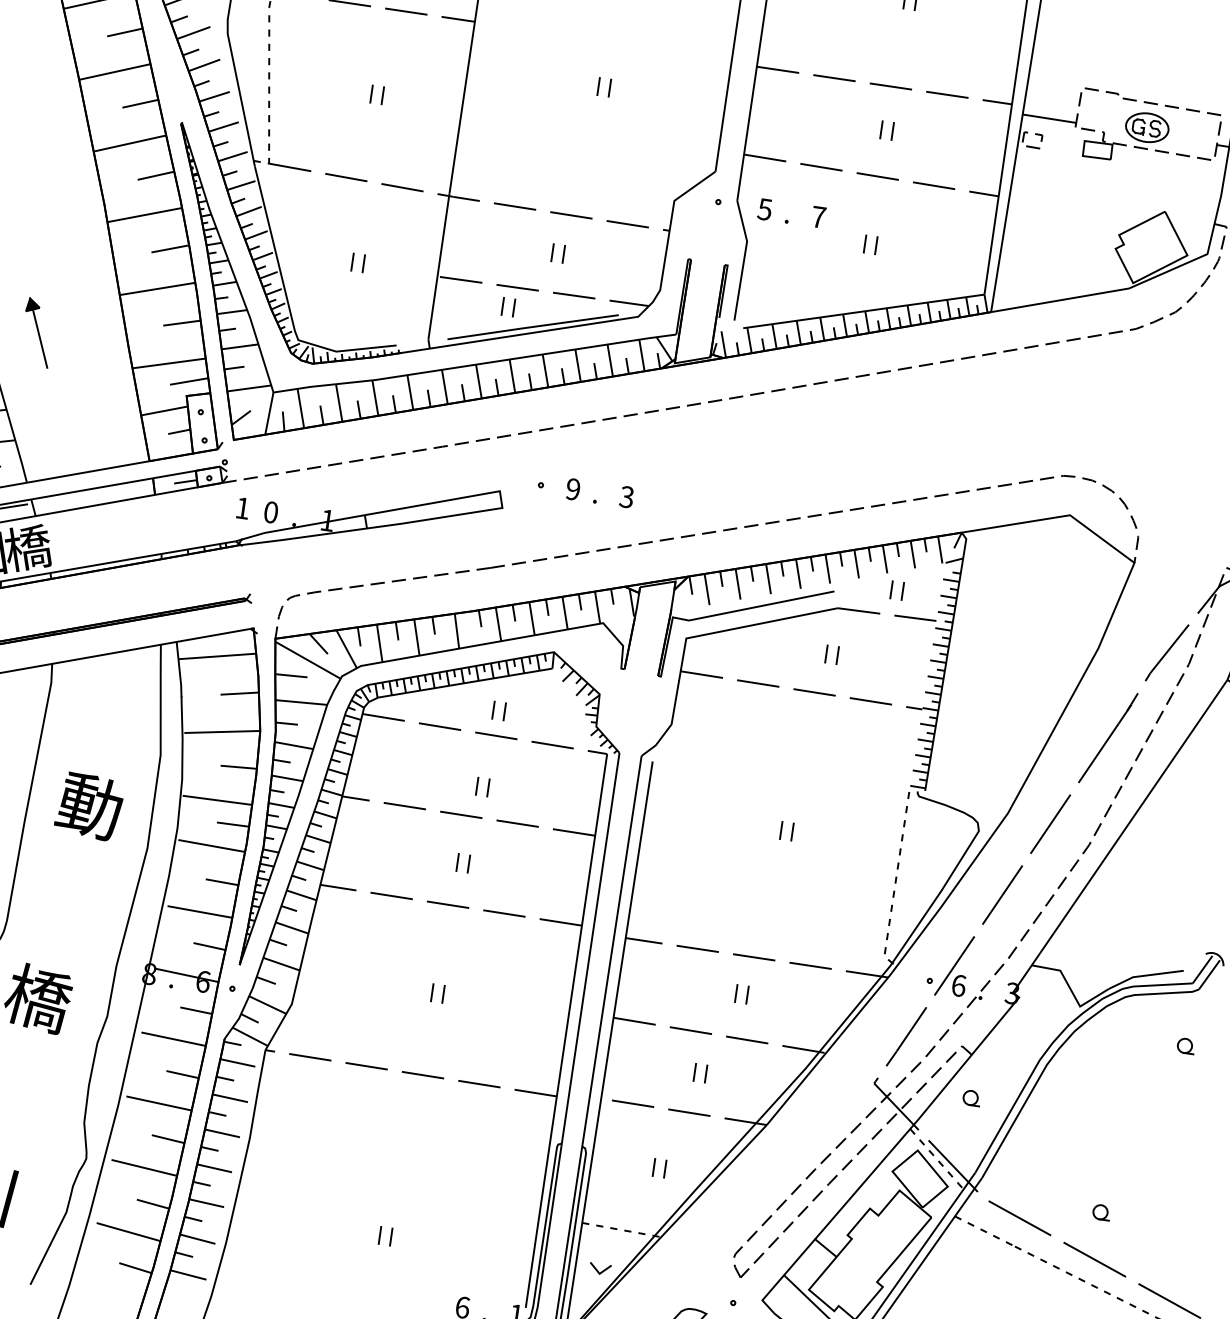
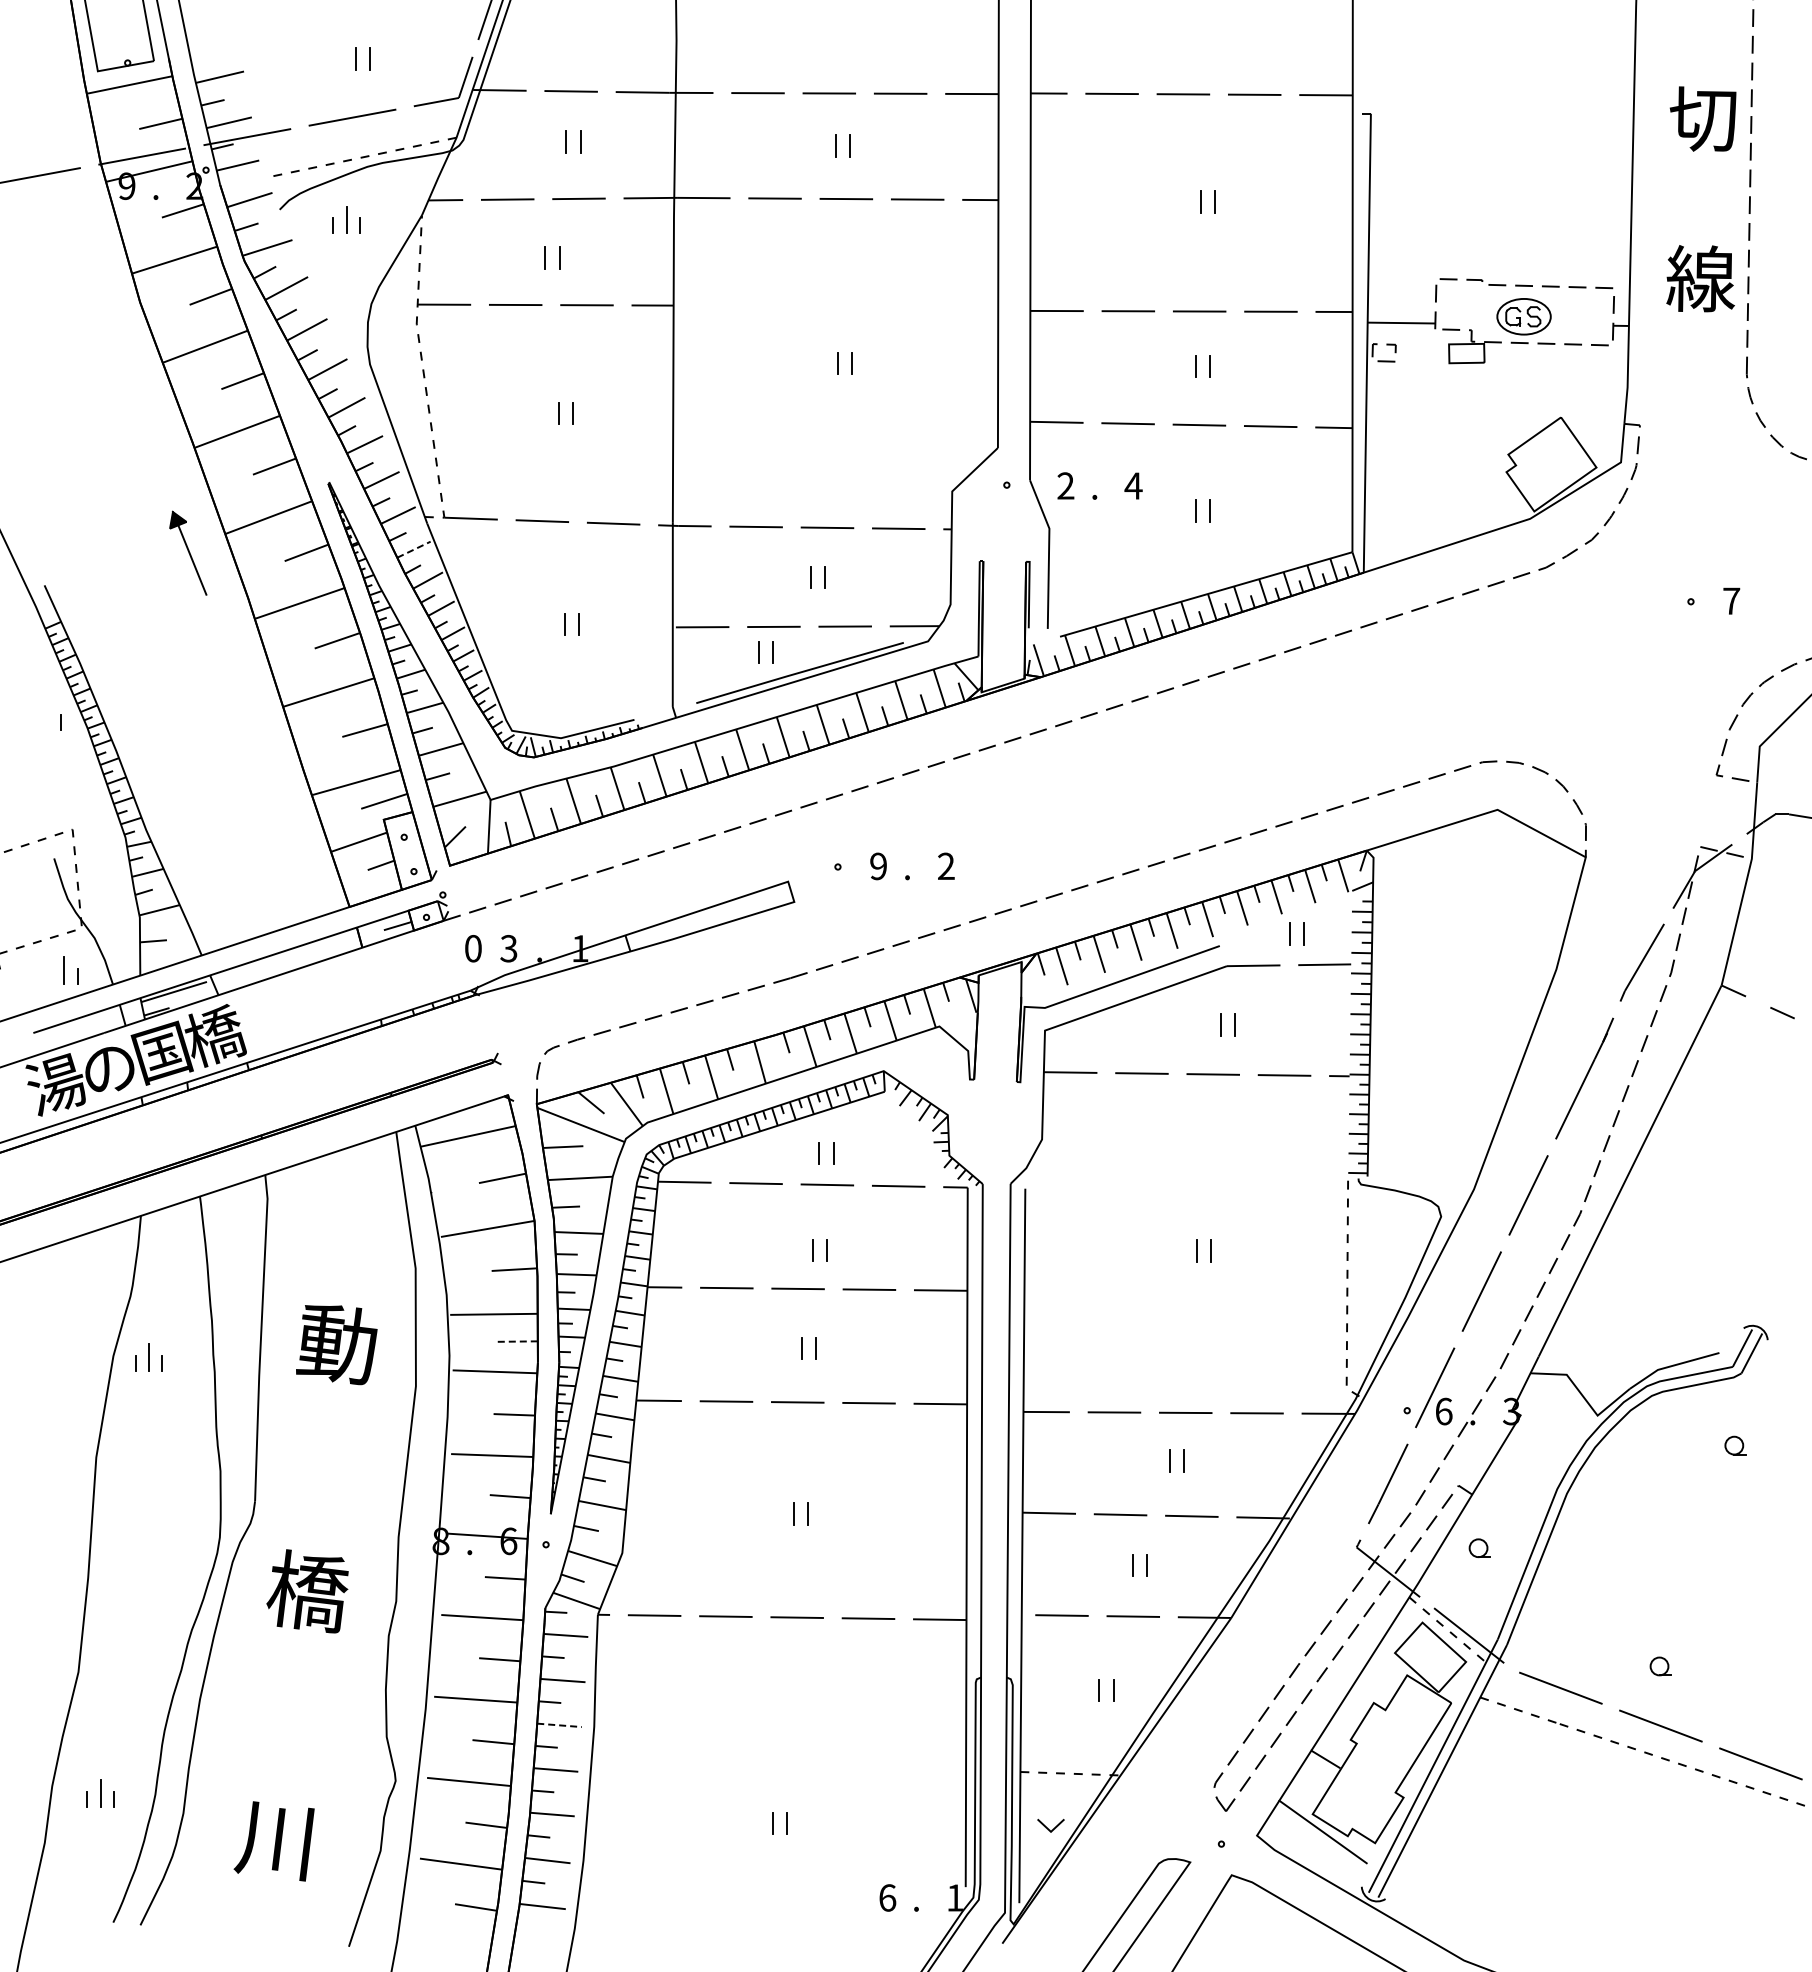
line: (241, 185) -> (414, 549), solid -> dashed
text: (764, 209) -> (1065, 485), 5 -> 2
text: (818, 216) -> (1133, 485), 7 -> 4
part: (37, 332) -> (188, 552), moved
text: (626, 497) -> (945, 866), 3 -> 2
text: (243, 508) -> (473, 948), 1 -> 0
text: (270, 512) -> (508, 948), 0 -> 3
line: (232, 824) -> (517, 1341), solid -> dashed
line: (223, 1133) -> (560, 1725), solid -> dashed

